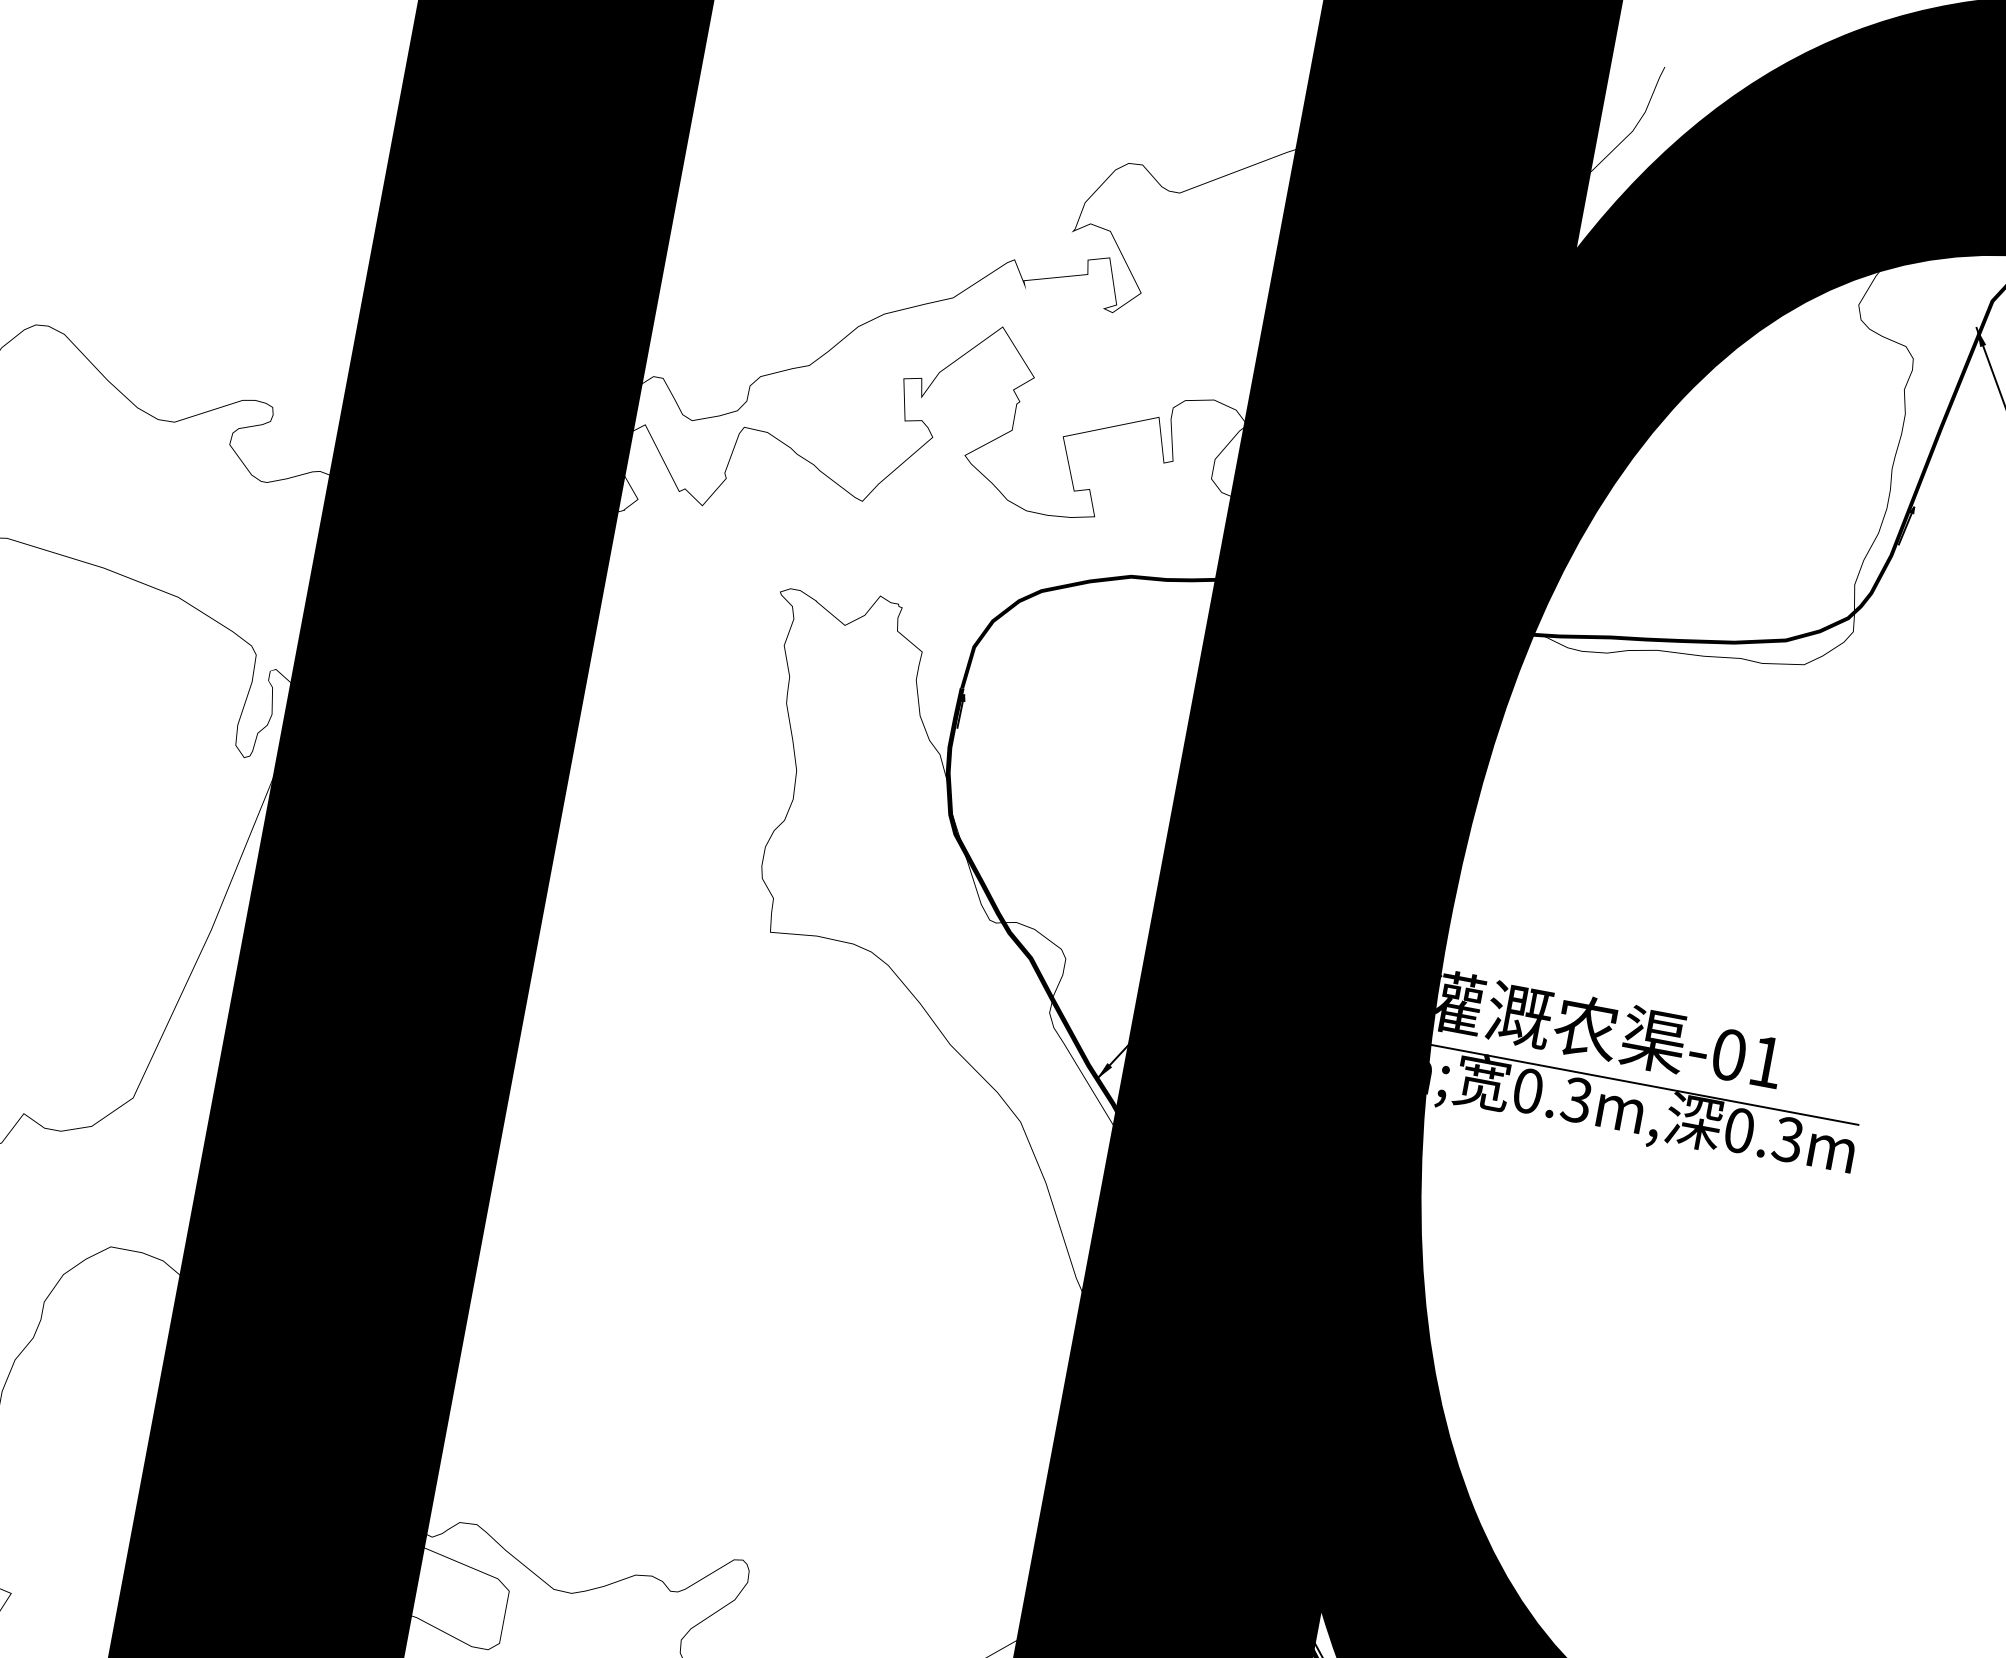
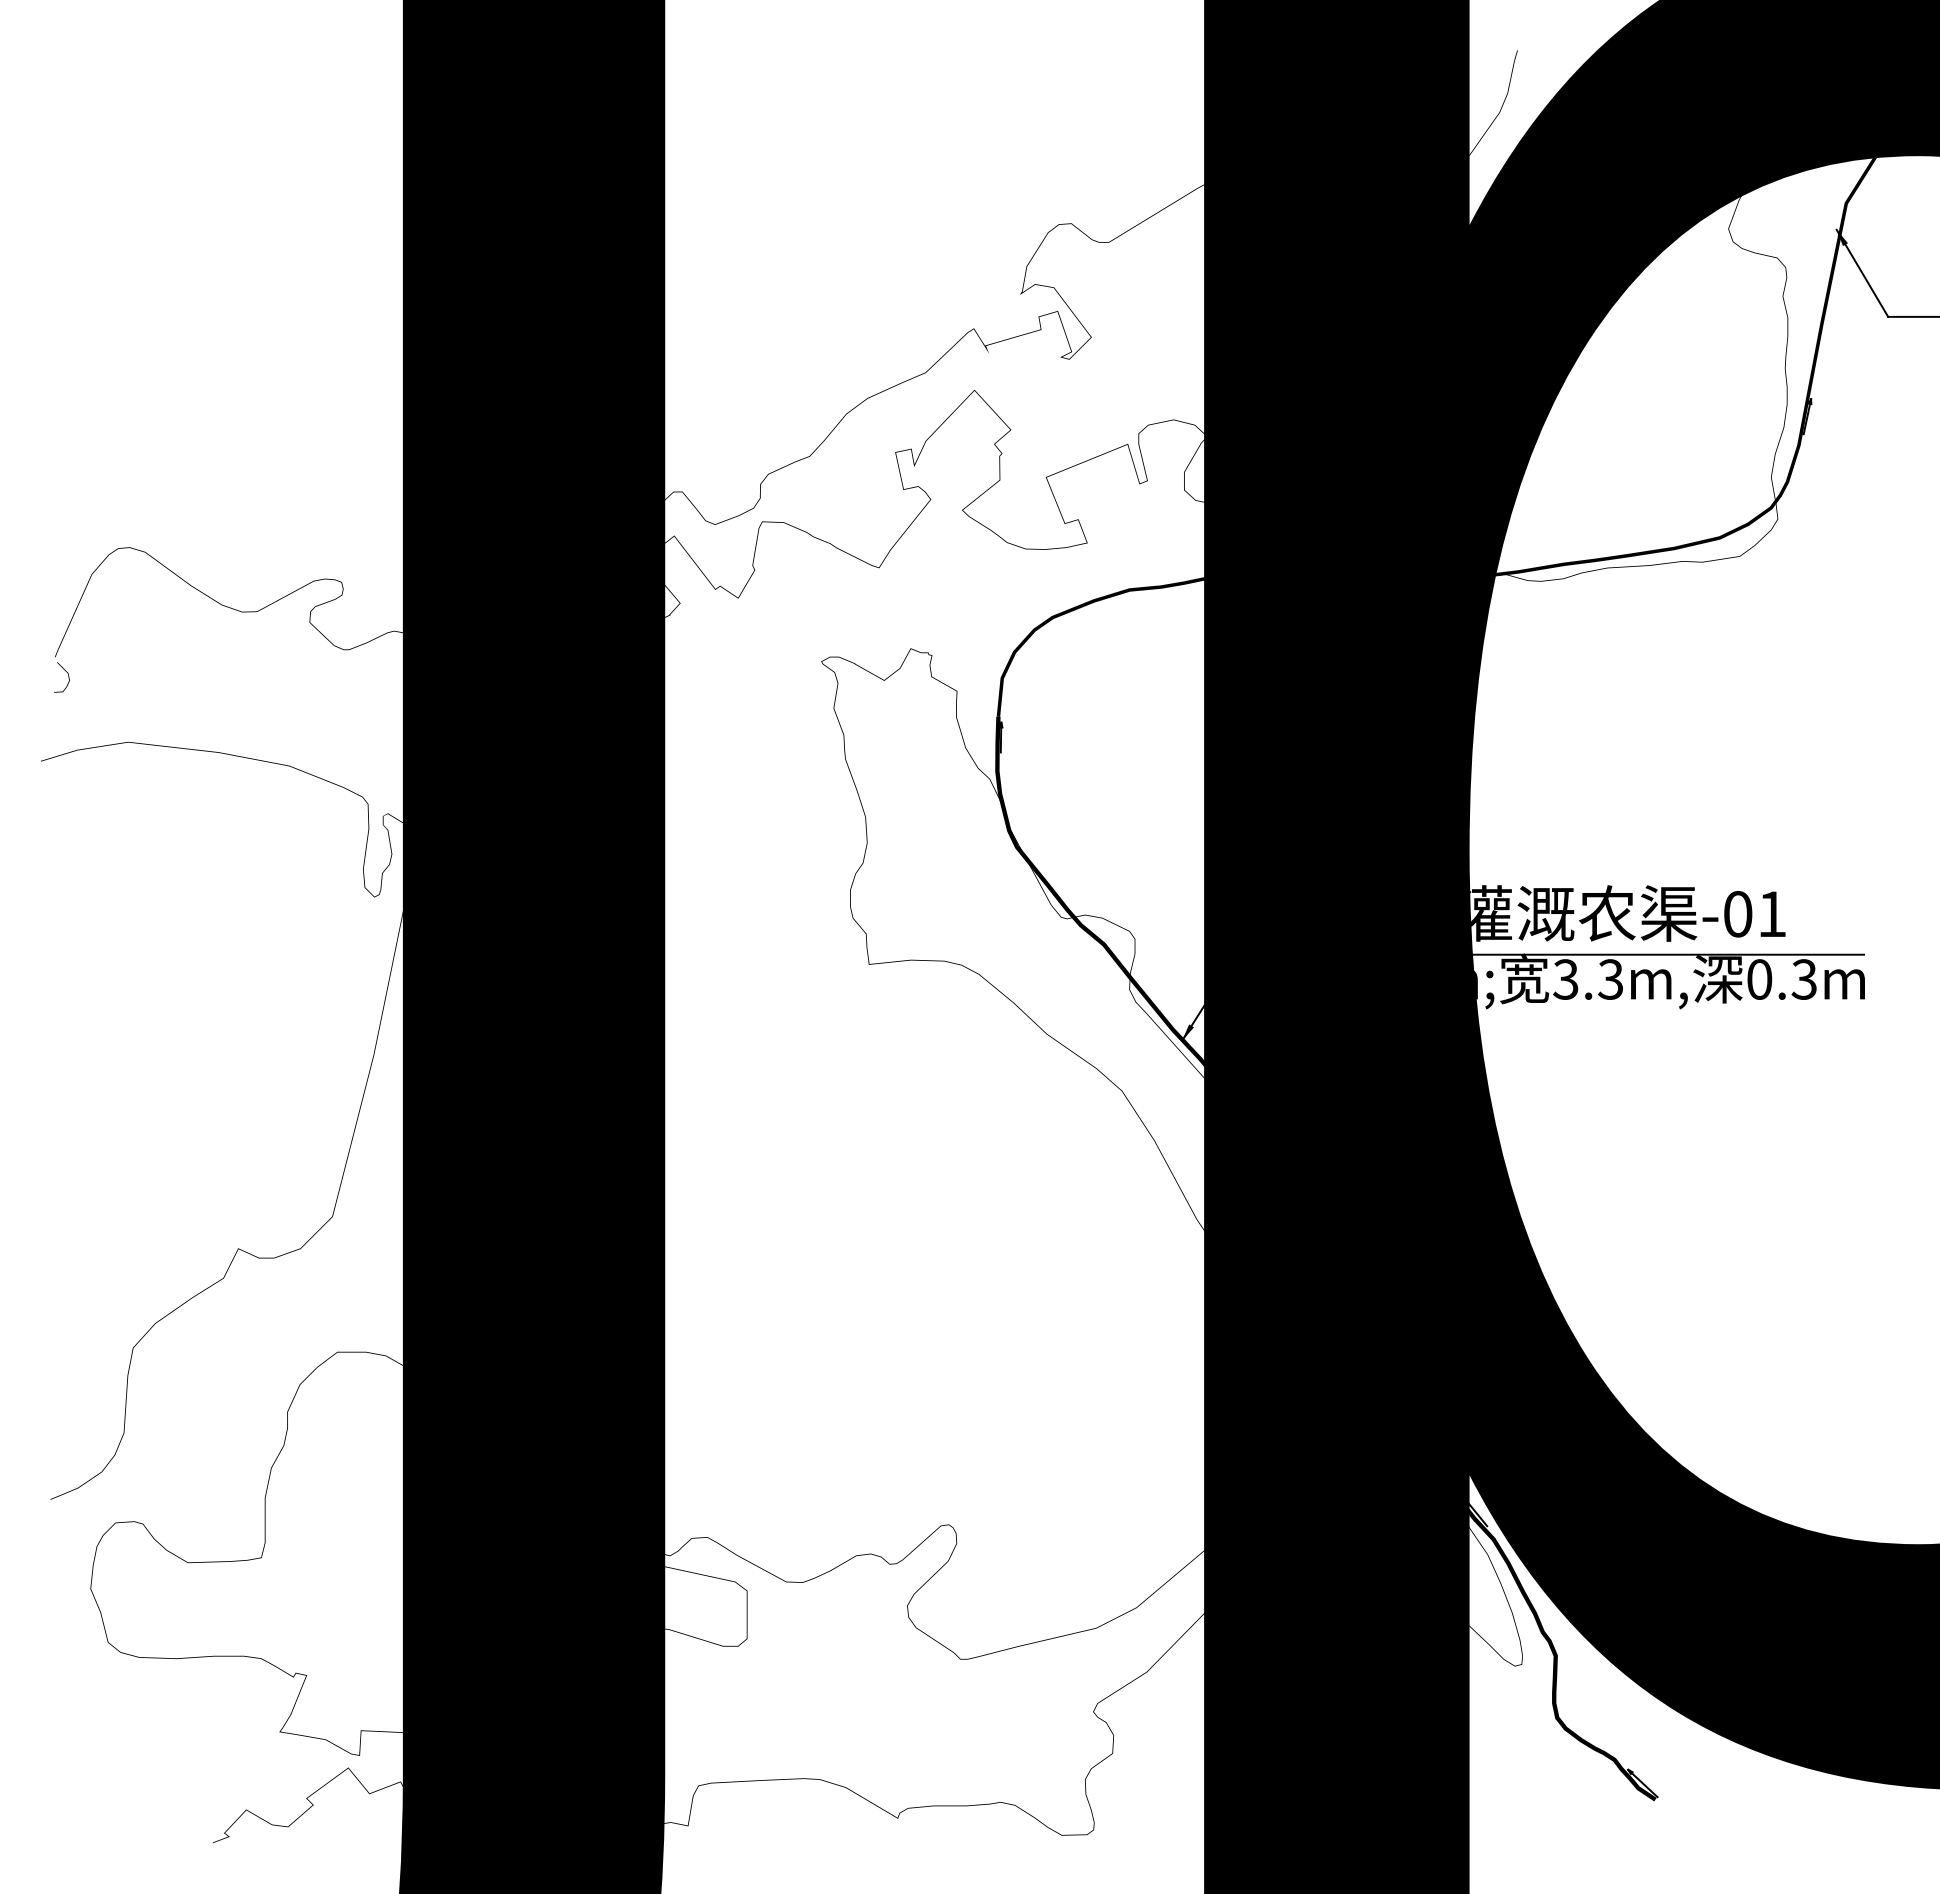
text: (1527, 1090) -> (1565, 979), 0.3m, -> 3.3m,

